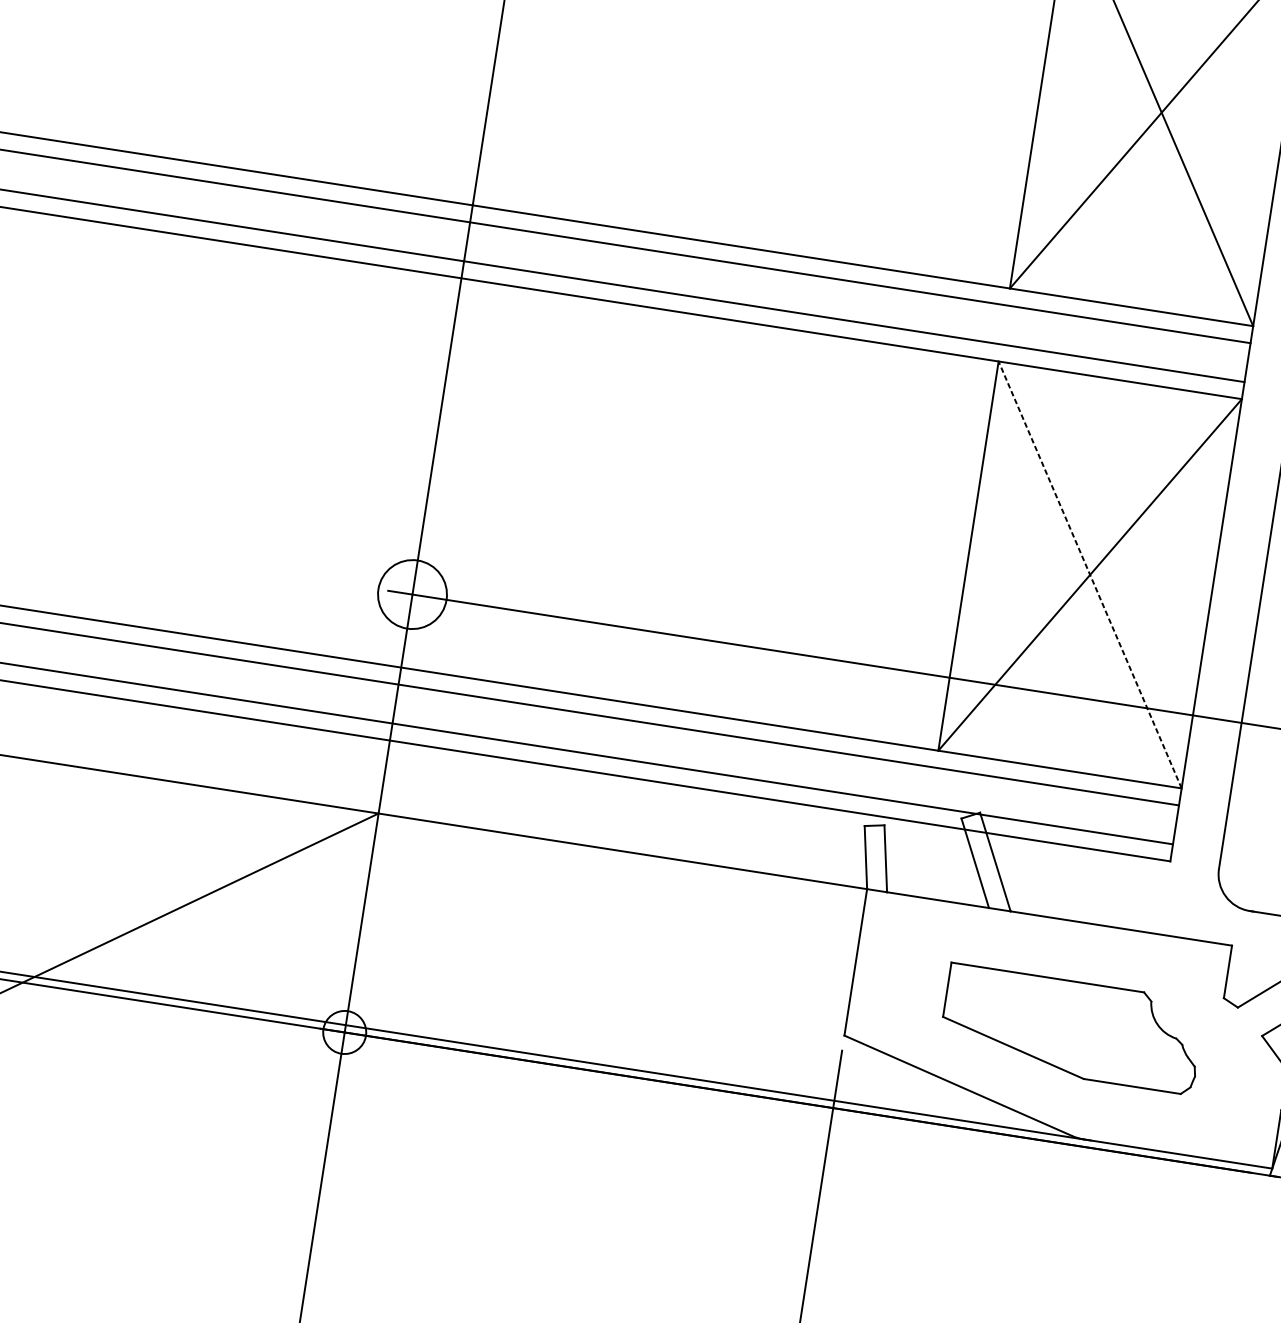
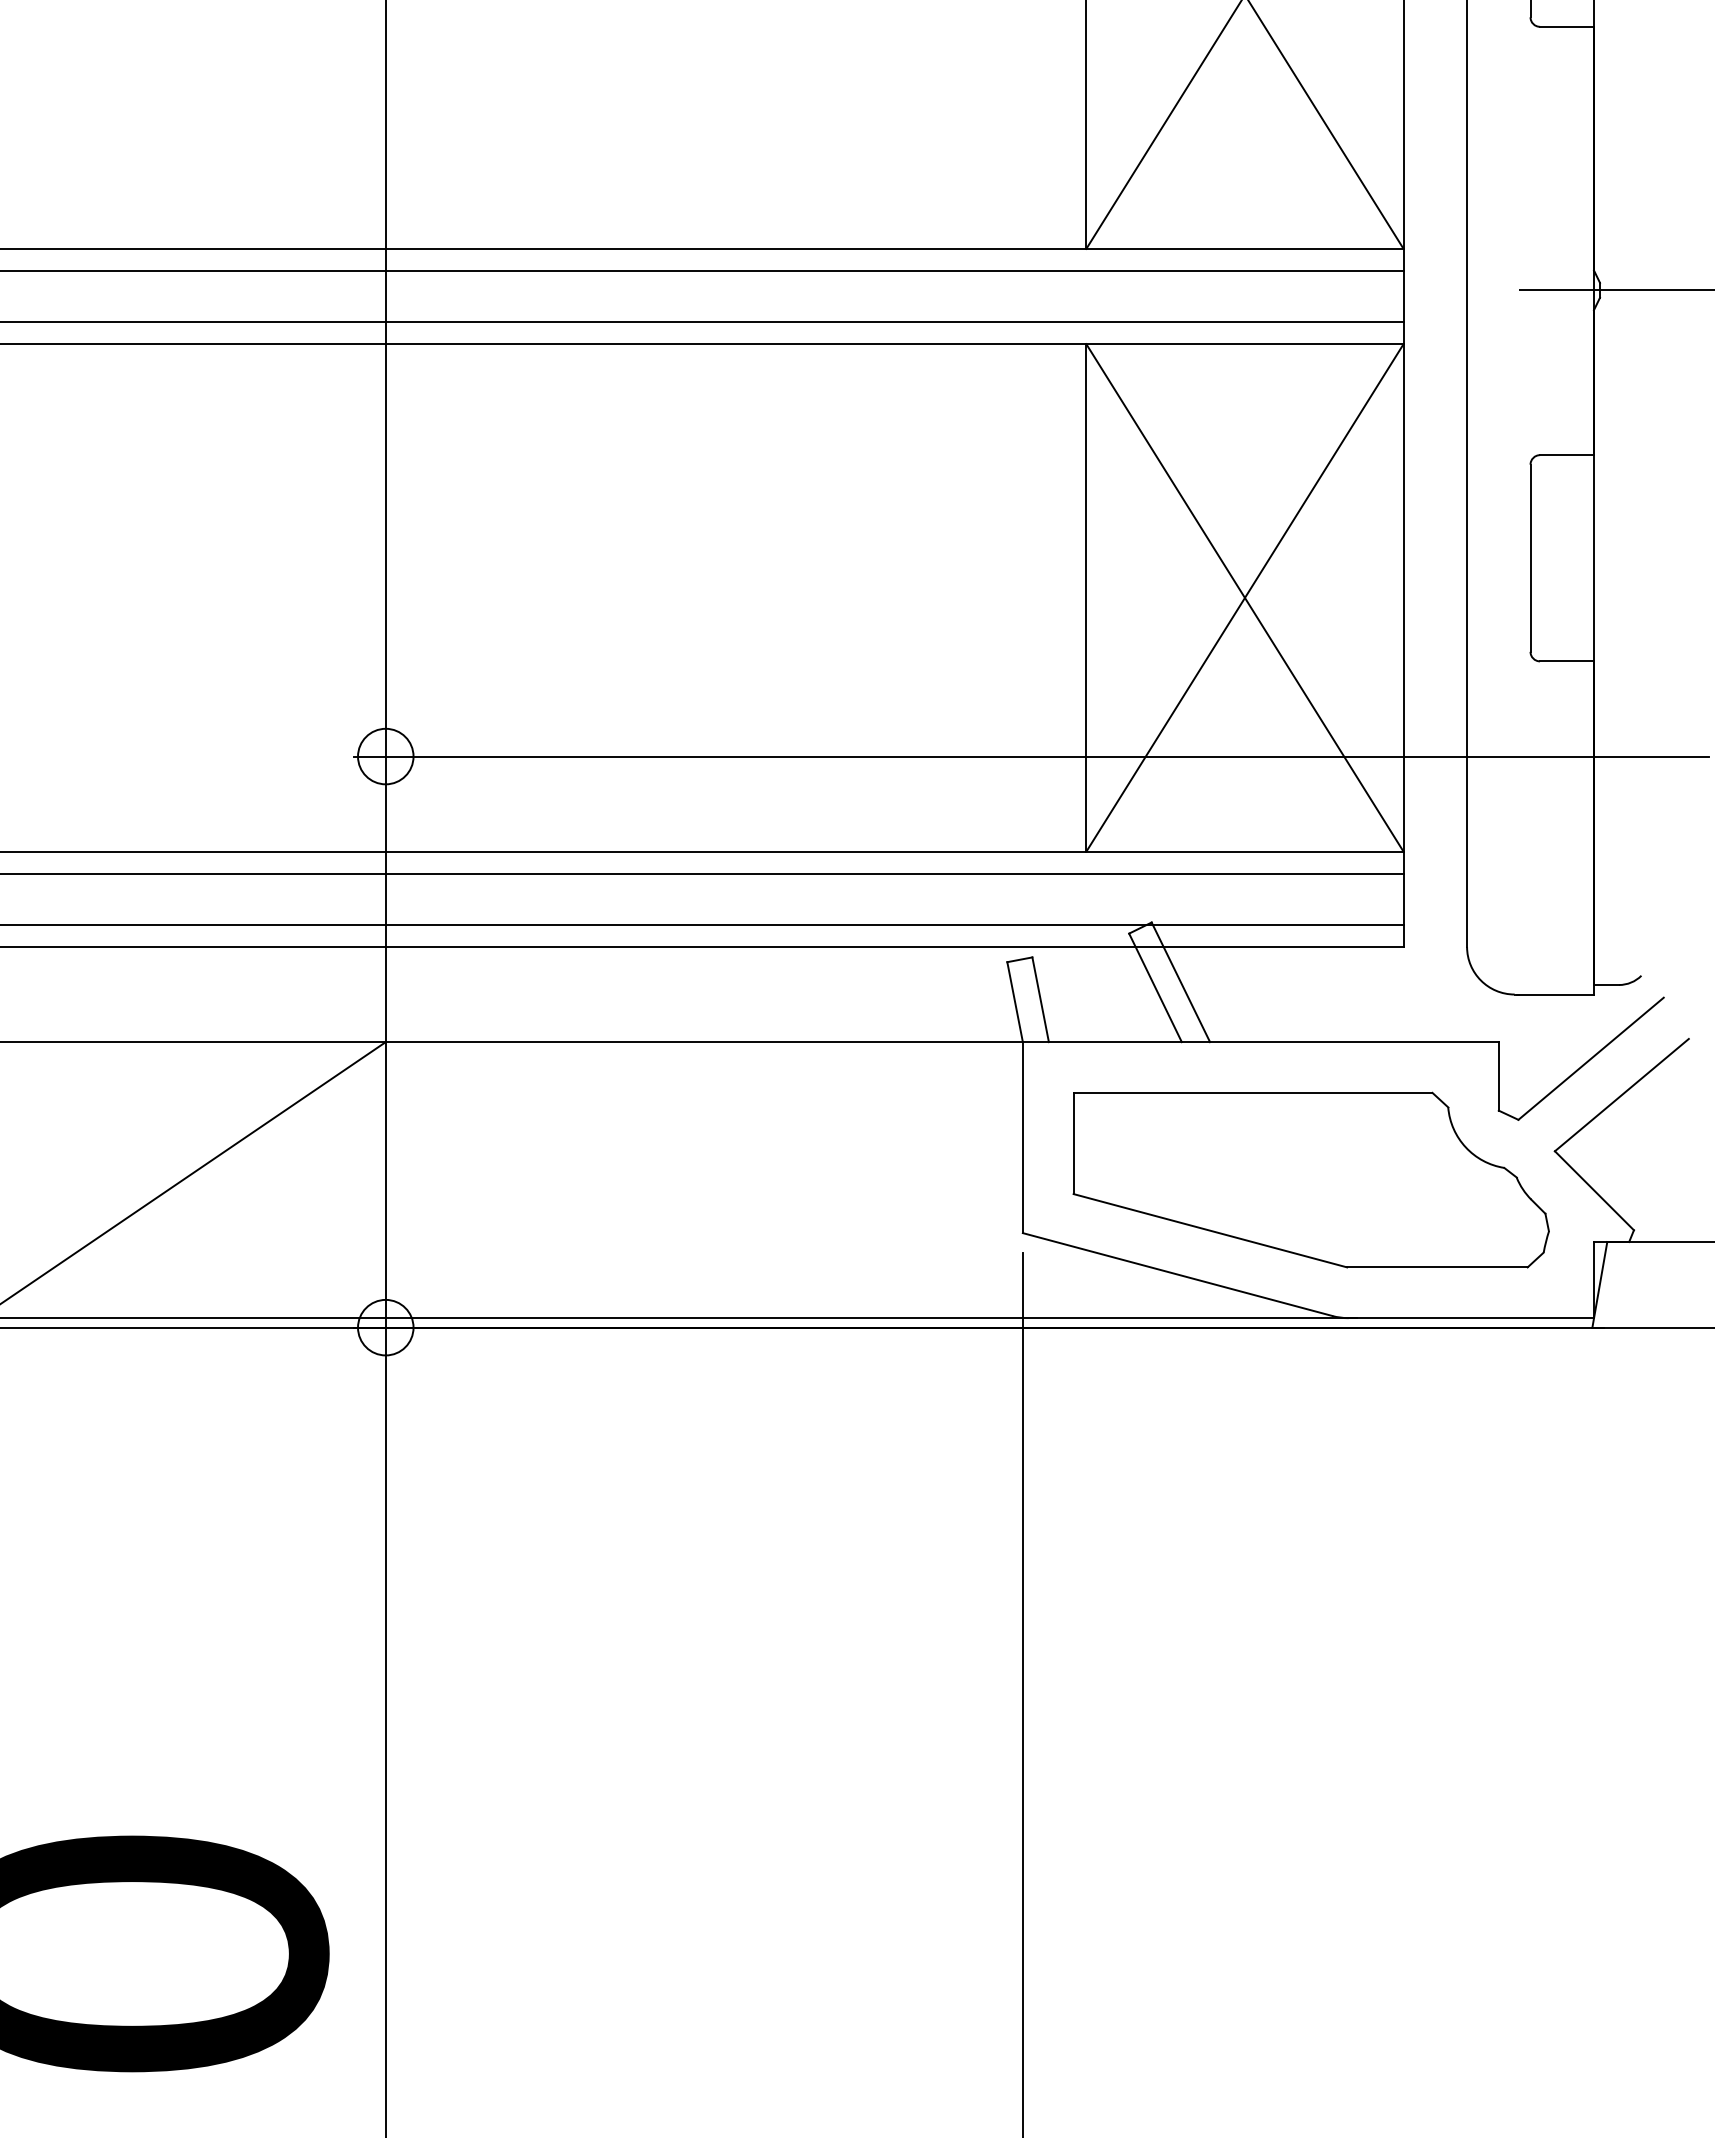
line: (1089, 574) -> (1244, 597), dashed -> solid
circle: (412, 594) -> (385, 756), size x0.62
part: (1071, 1028) -> (1310, 1179), size x1.43

